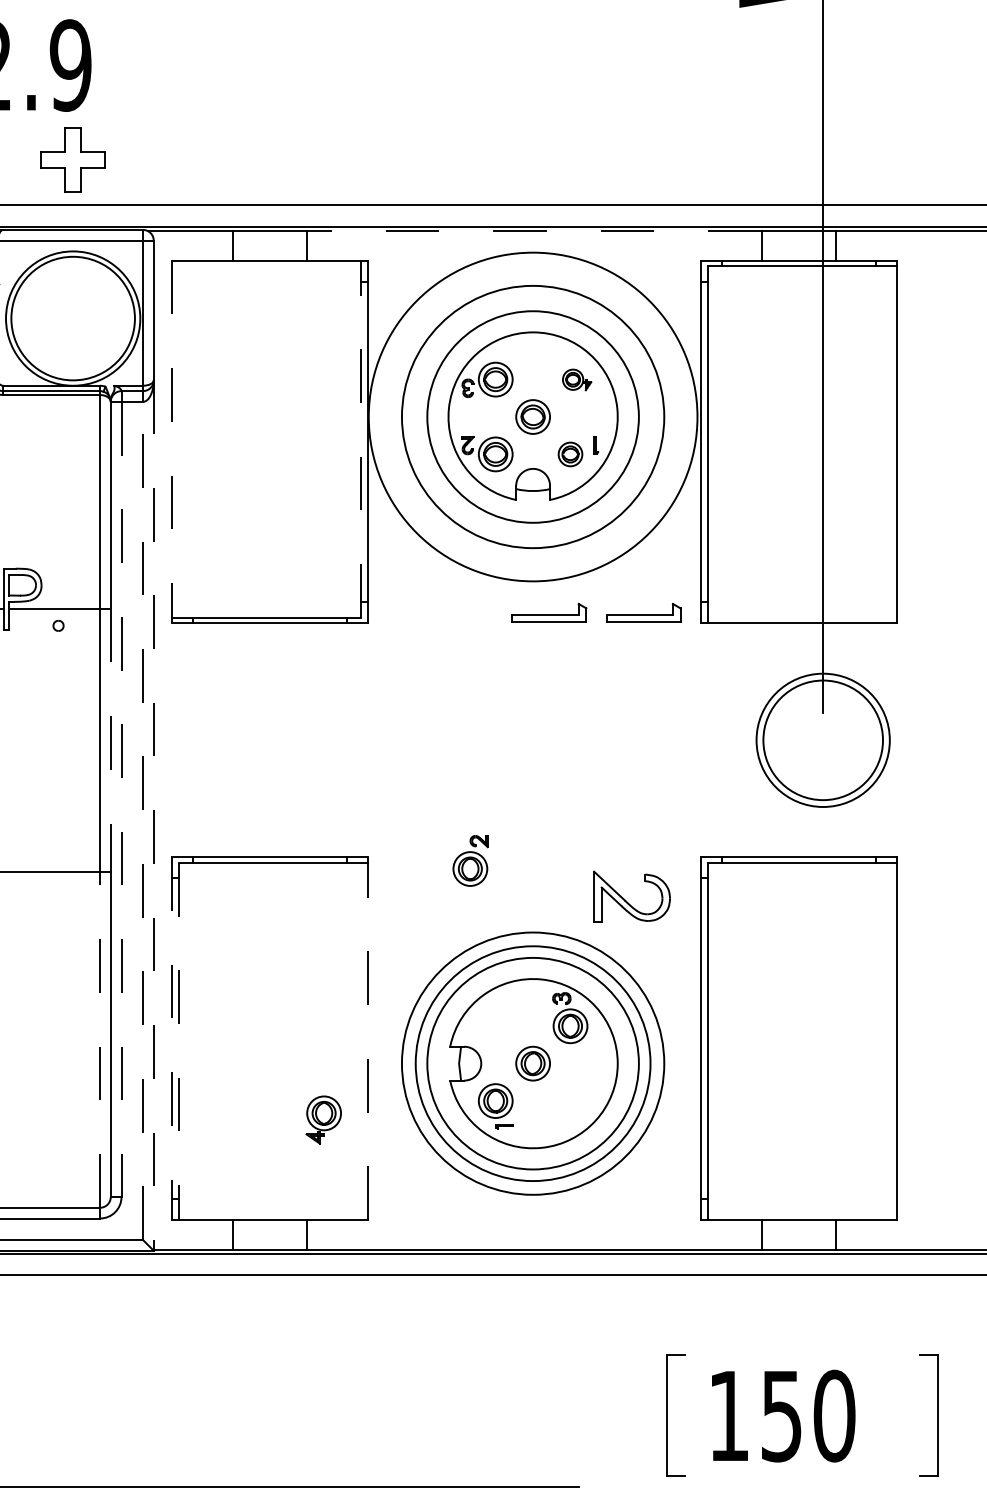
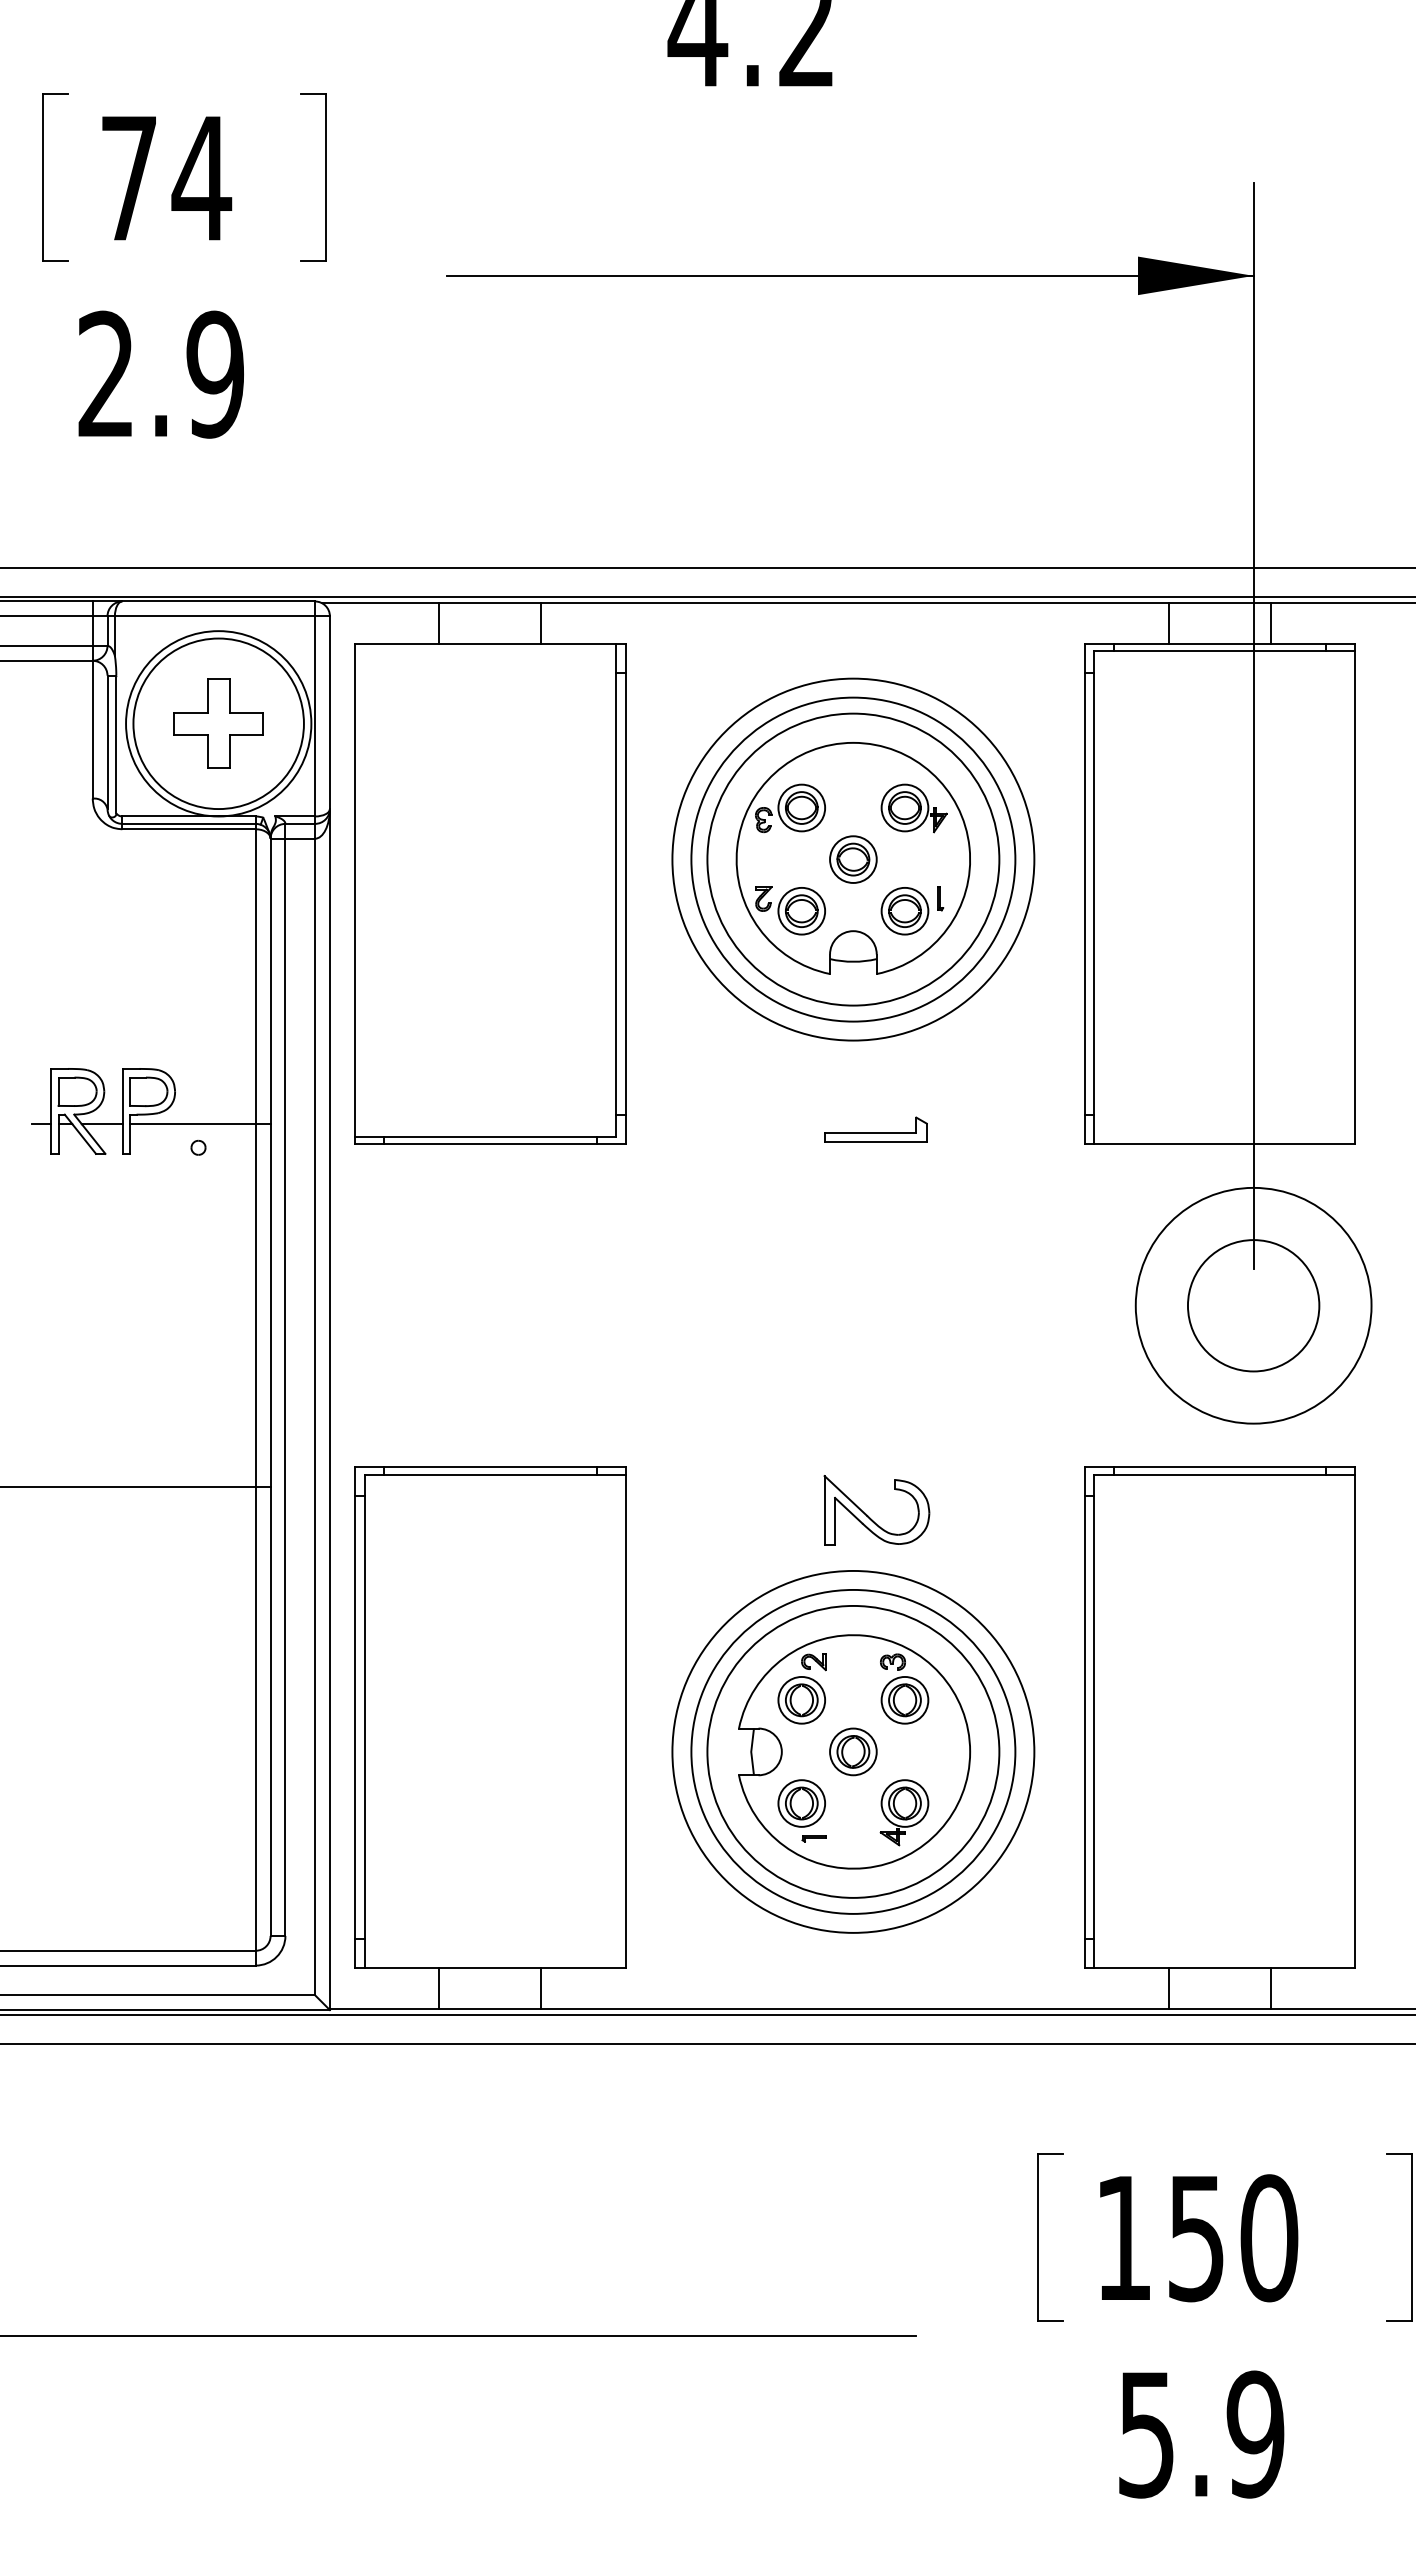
part: (73, 159) -> (218, 723), moved
line: (534, 230) -> (855, 602), dashed -> solid
part: (576, 379) -> (913, 808), size x1.67
circle: (533, 416) -> (853, 859), size x0.71
line: (360, 439) -> (615, 890), dashed -> solid
line: (171, 442) -> (354, 894), dashed -> solid
part: (570, 454) -> (904, 911), size x1.43
part: (643, 612) -> (1005, 1129), removed
line: (110, 740) -> (270, 1305), dashed -> solid
circle: (823, 740) -> (1253, 1305), size x0.71
circle: (823, 740) -> (1253, 1305), size x1.43
line: (121, 799) -> (285, 1387), dashed -> solid
line: (153, 815) -> (329, 1409), dashed -> solid
line: (143, 820) -> (315, 1416), dashed -> solid
part: (470, 860) -> (801, 1688), moved
part: (626, 901) -> (869, 1516), moved
line: (171, 1038) -> (354, 1717), dashed -> solid
line: (367, 1038) -> (625, 1716), dashed -> solid
line: (99, 1040) -> (255, 1719), dashed -> solid
line: (178, 1041) -> (364, 1721), dashed -> solid
part: (323, 1119) -> (904, 1812), moved

